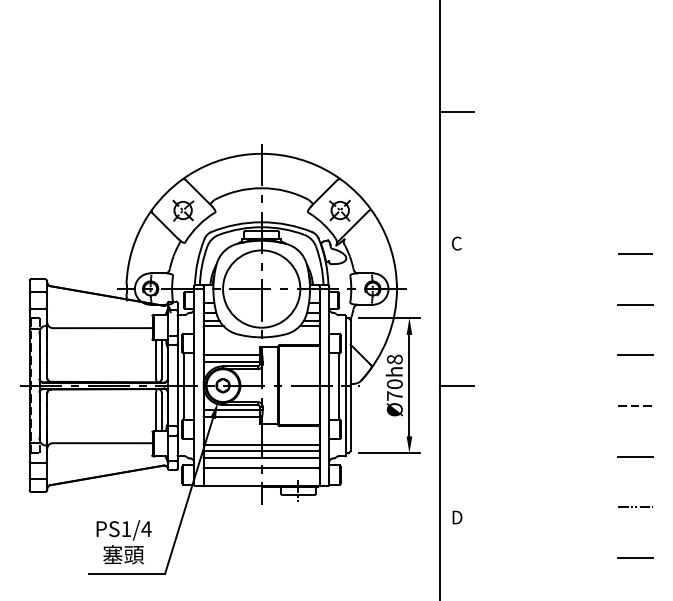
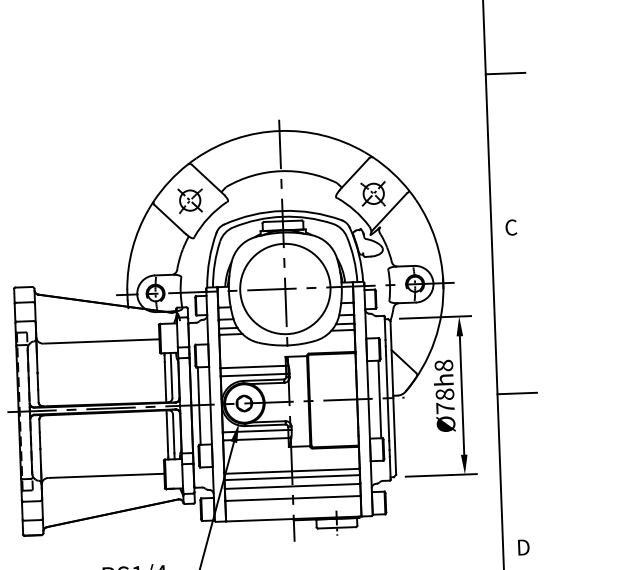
text: (394, 384) -> (444, 394), Ø70h8 -> Ø78h8

